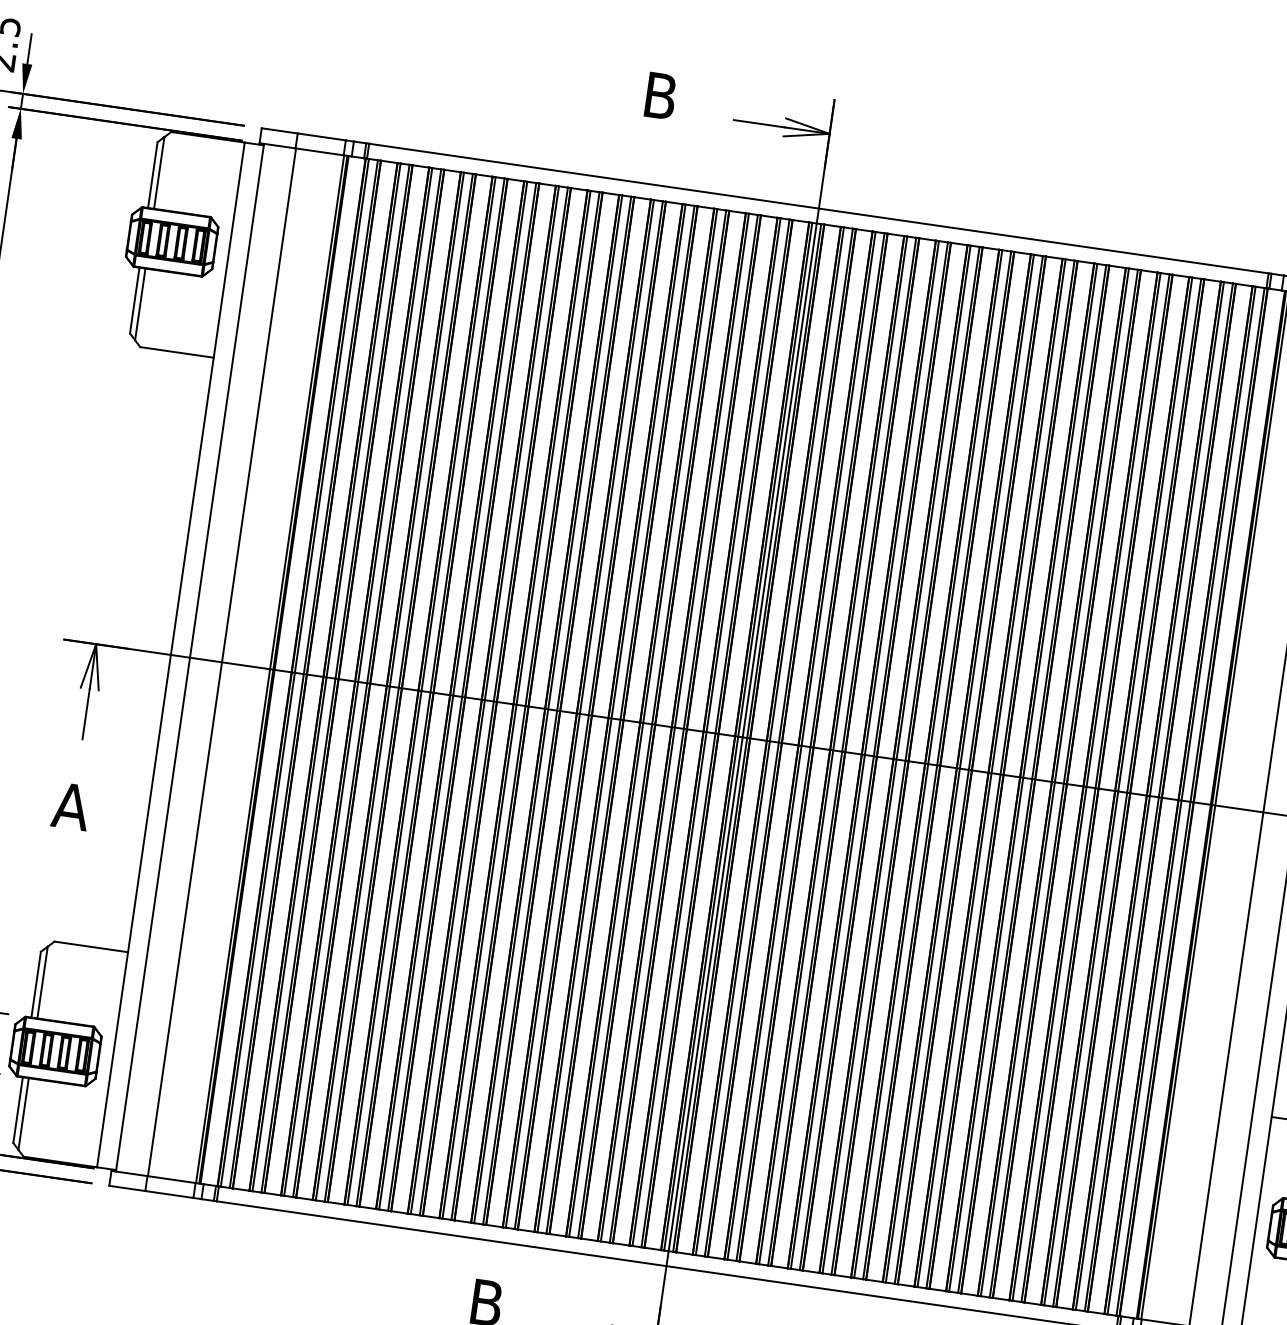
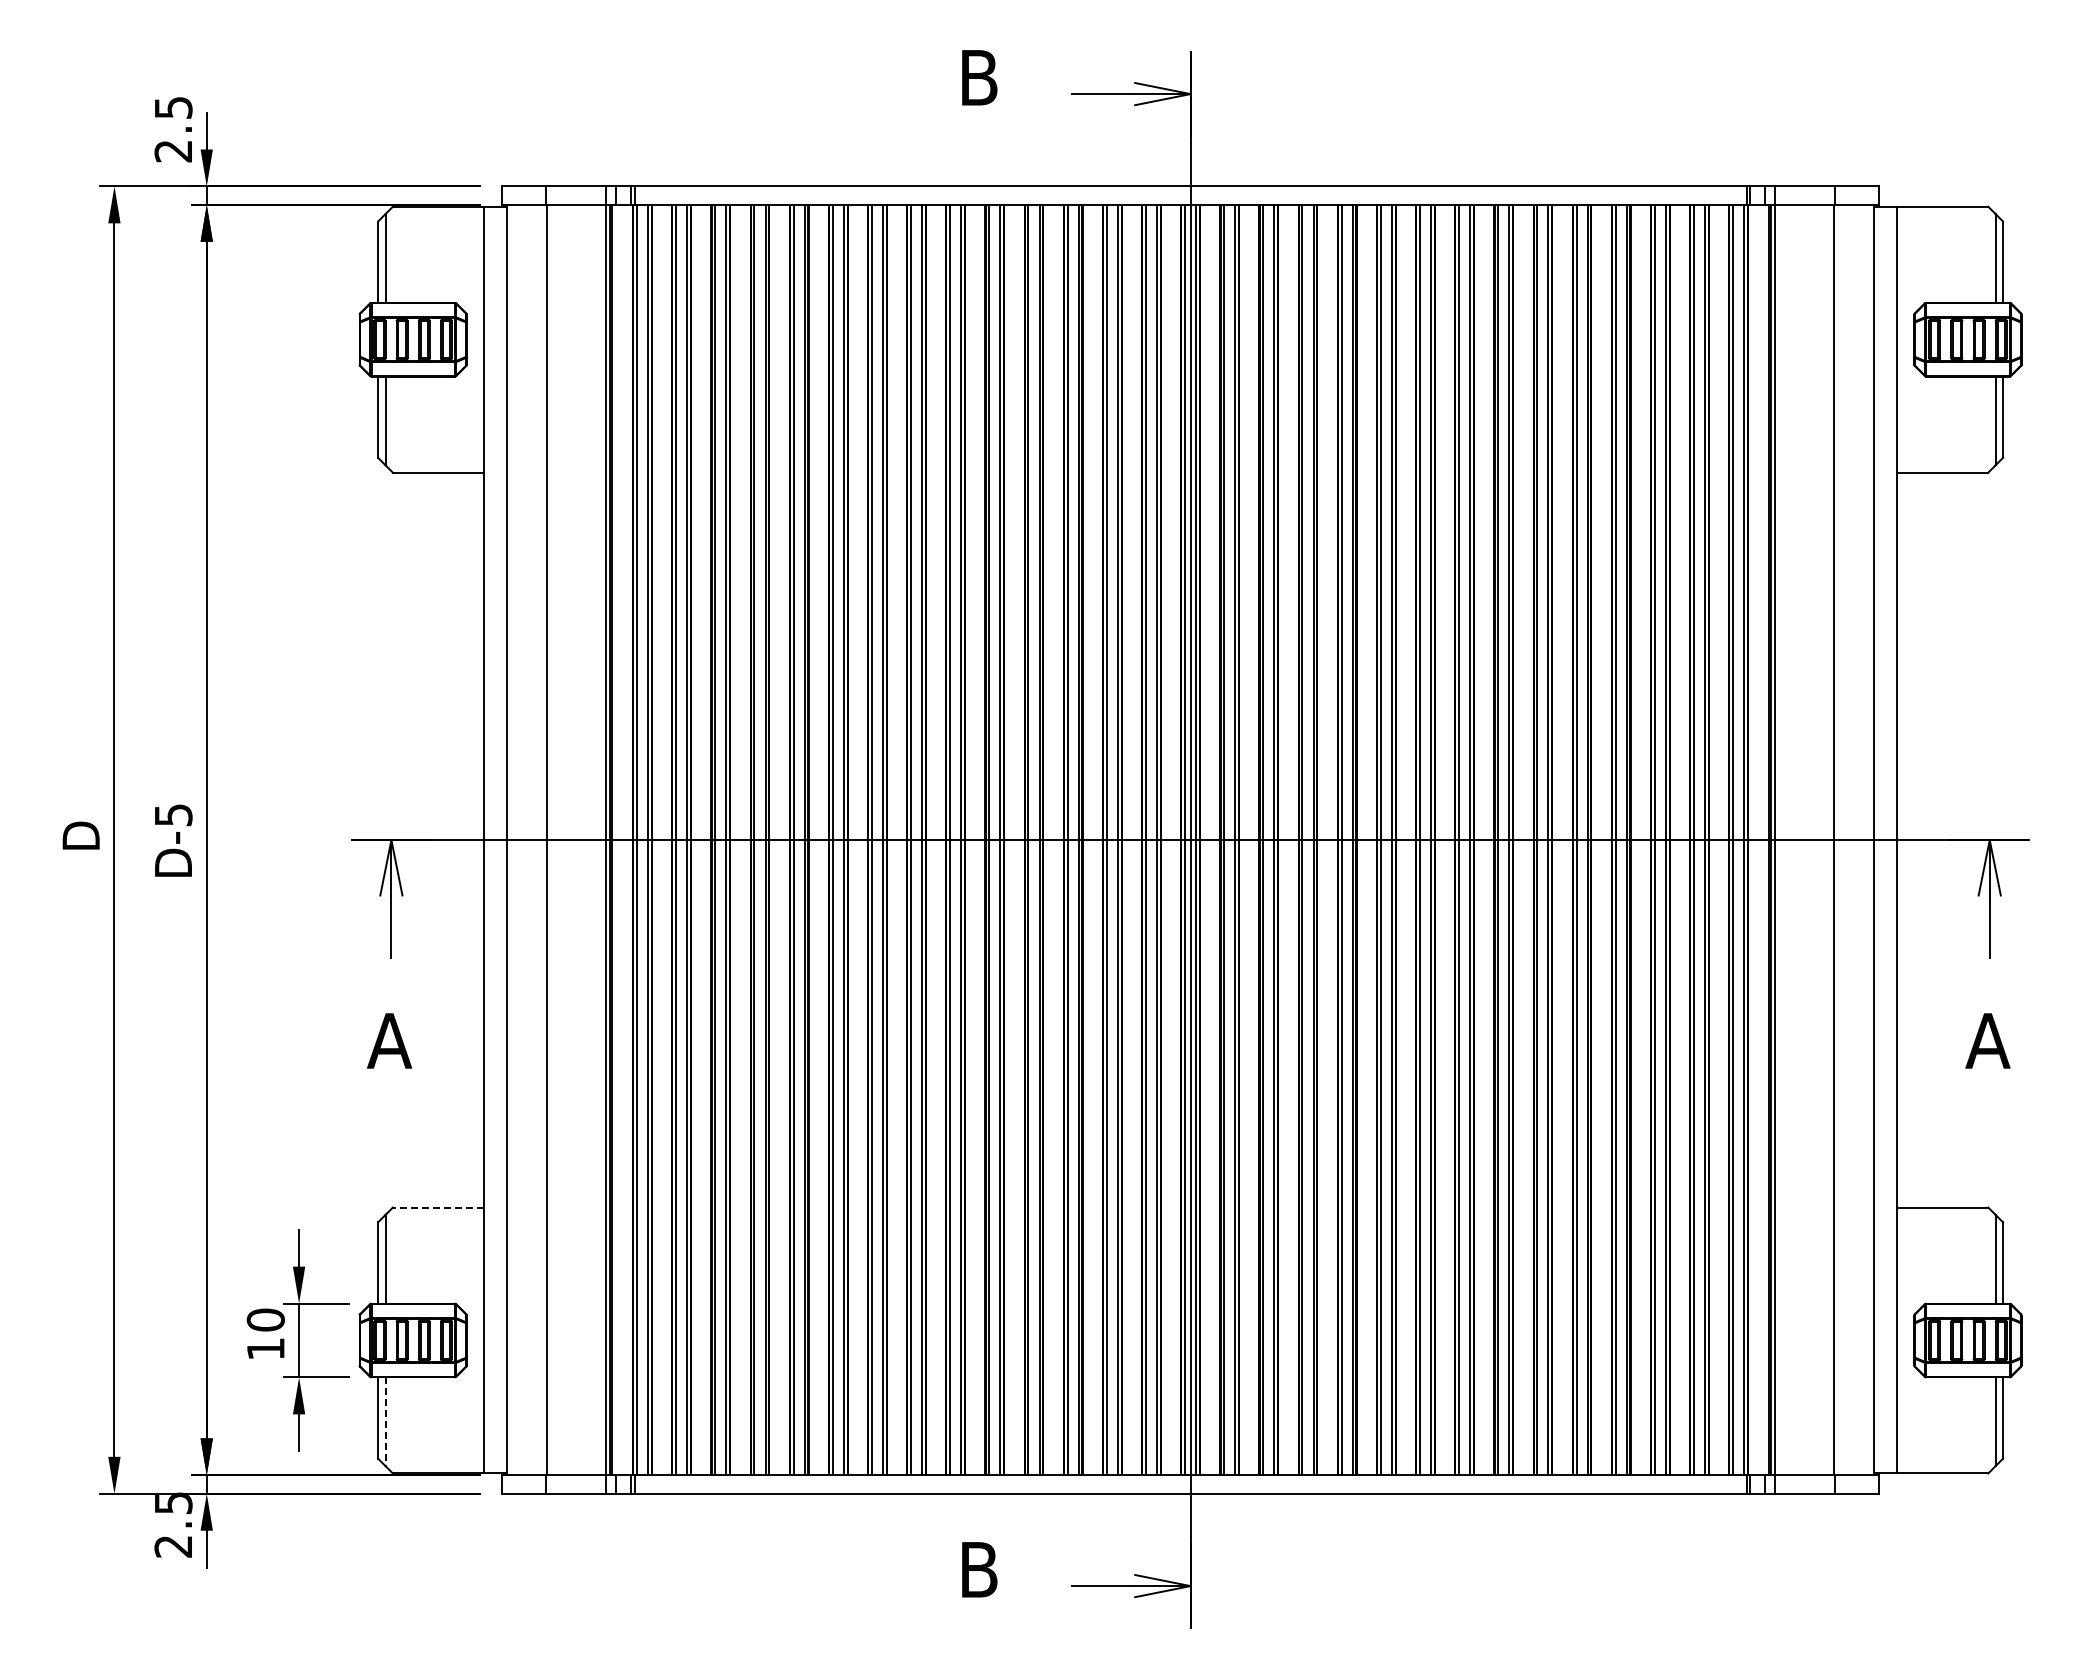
line: (90, 946) -> (437, 1207), solid -> dashed
line: (23, 1114) -> (385, 1422), solid -> dashed

